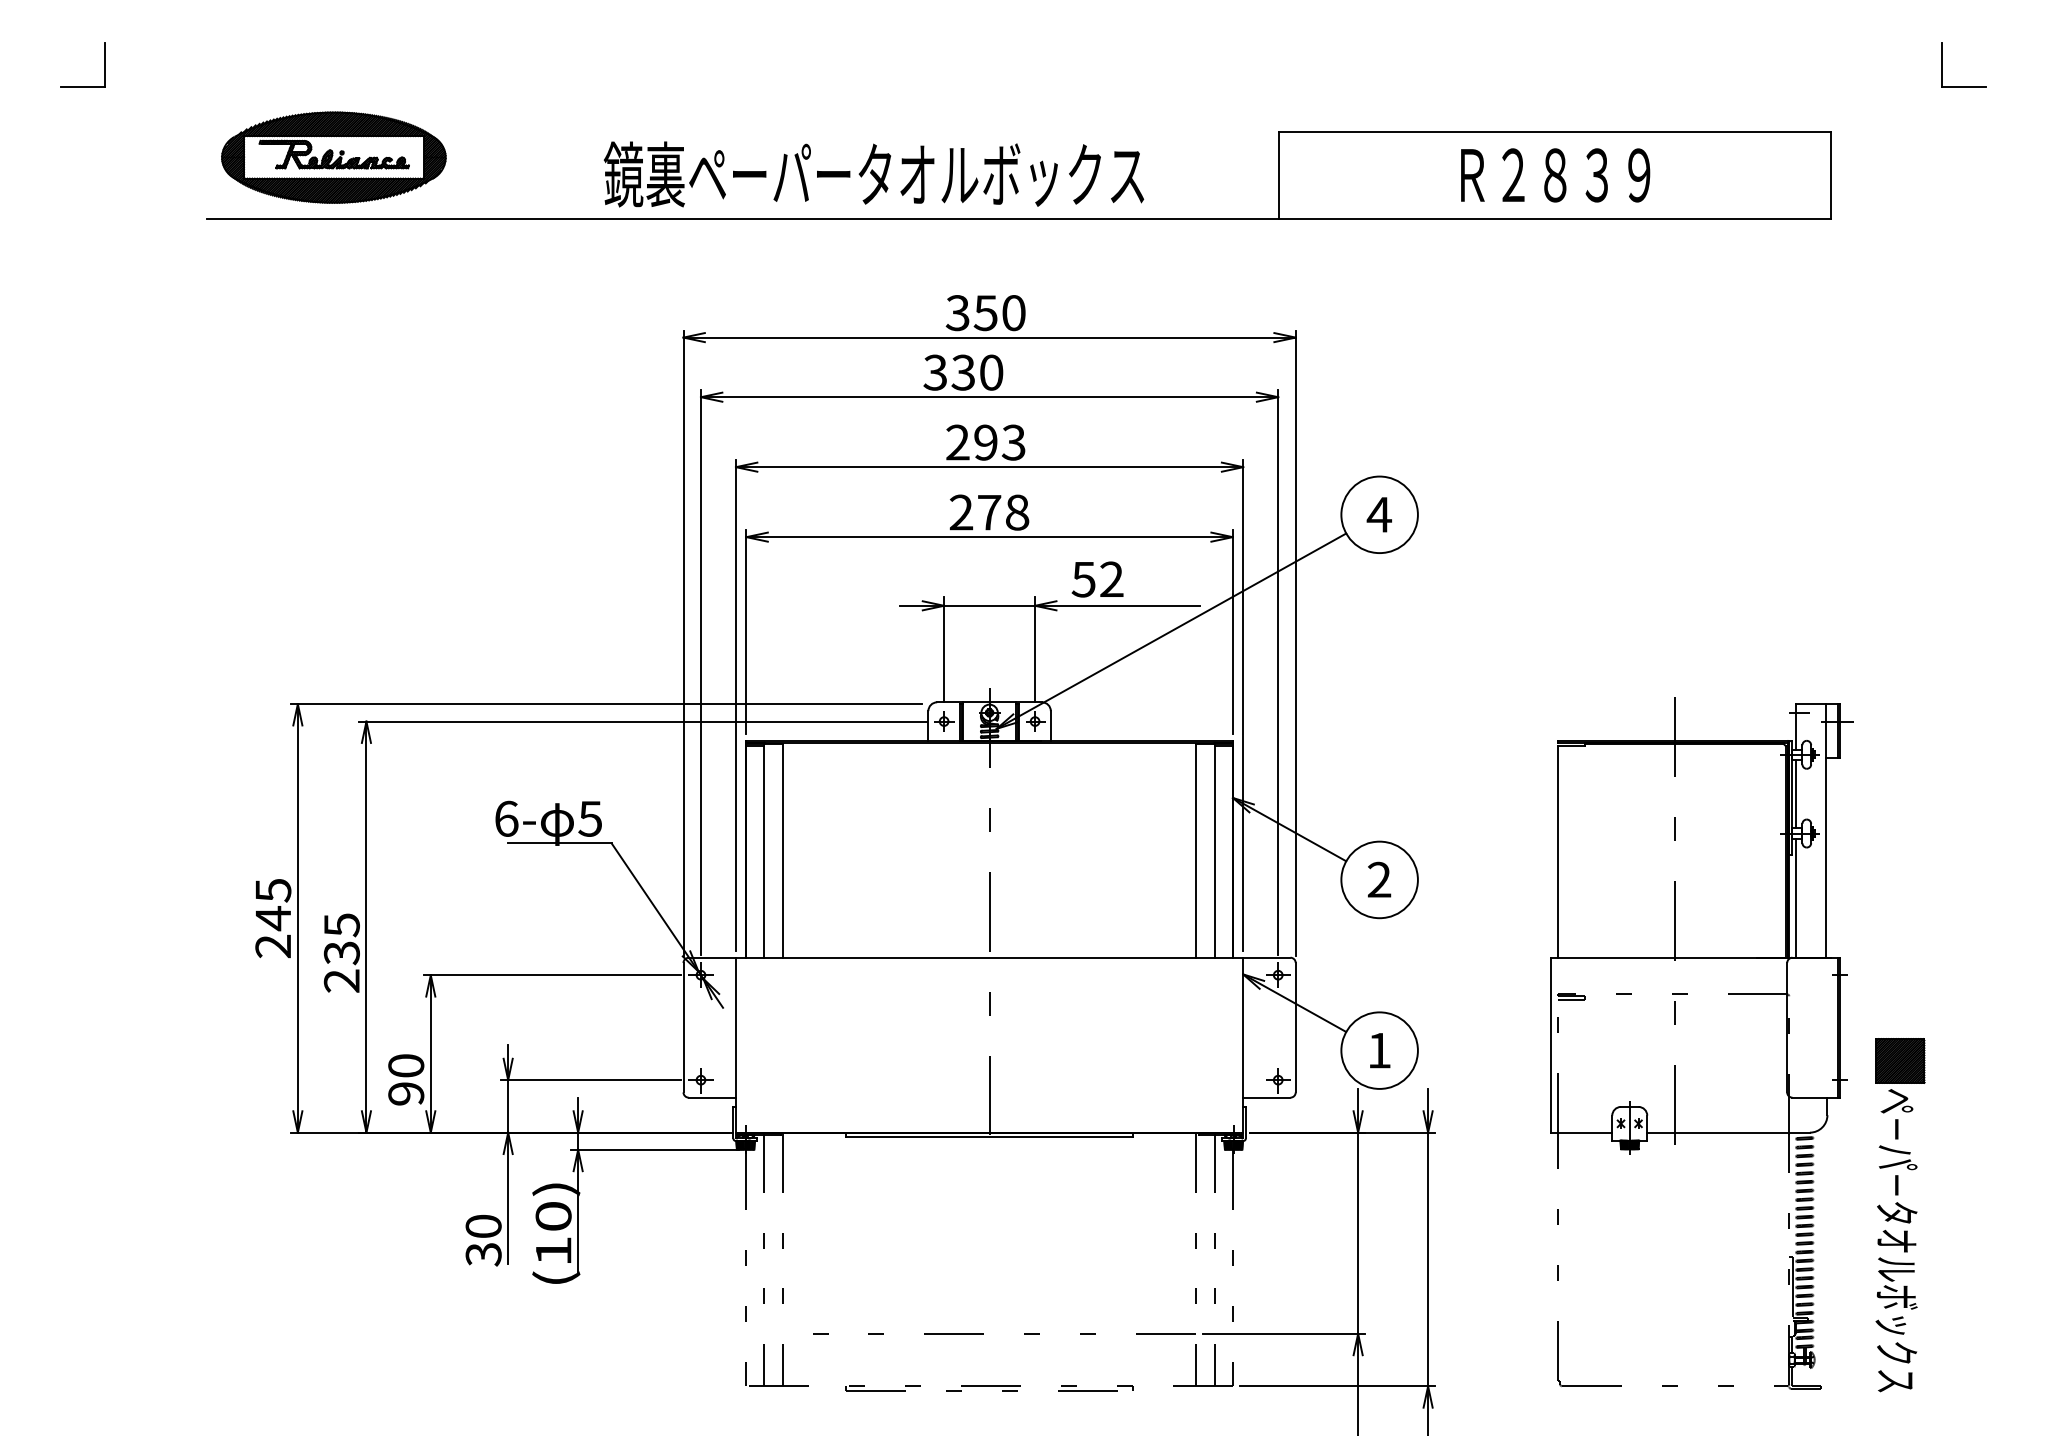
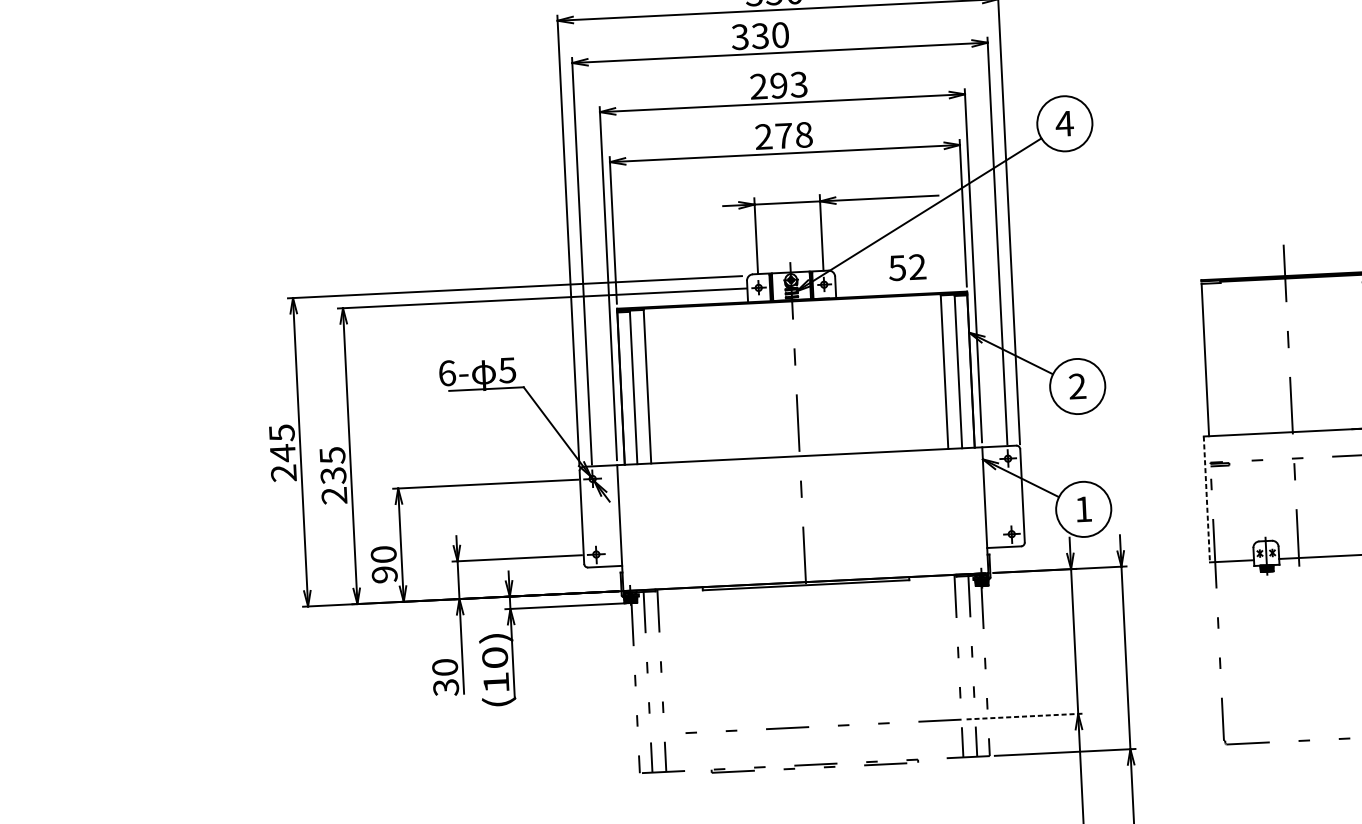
text: (1097, 579) -> (907, 267), moved
line: (1551, 1045) -> (1207, 499), solid -> dashed
line: (1284, 1333) -> (1025, 716), solid -> dashed

